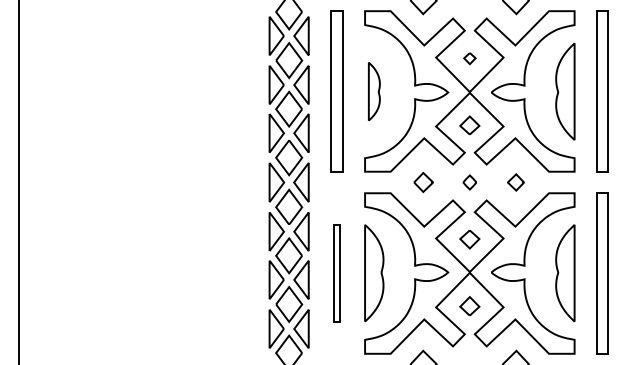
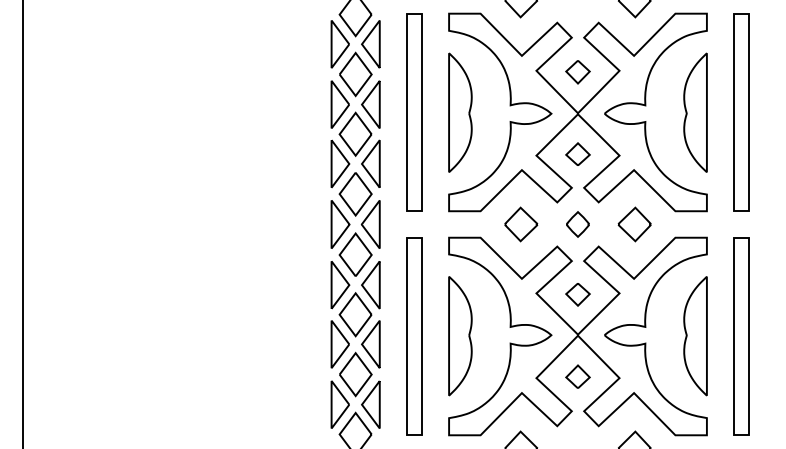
part: (469, 58) -> (577, 71), size x1.67
part: (374, 91) -> (460, 112), size x1.67
part: (423, 182) -> (520, 224), size x1.43
part: (469, 182) -> (577, 224), size x1.43
part: (515, 182) -> (634, 224), size x1.67
part: (336, 273) -> (413, 336), size x1.67

